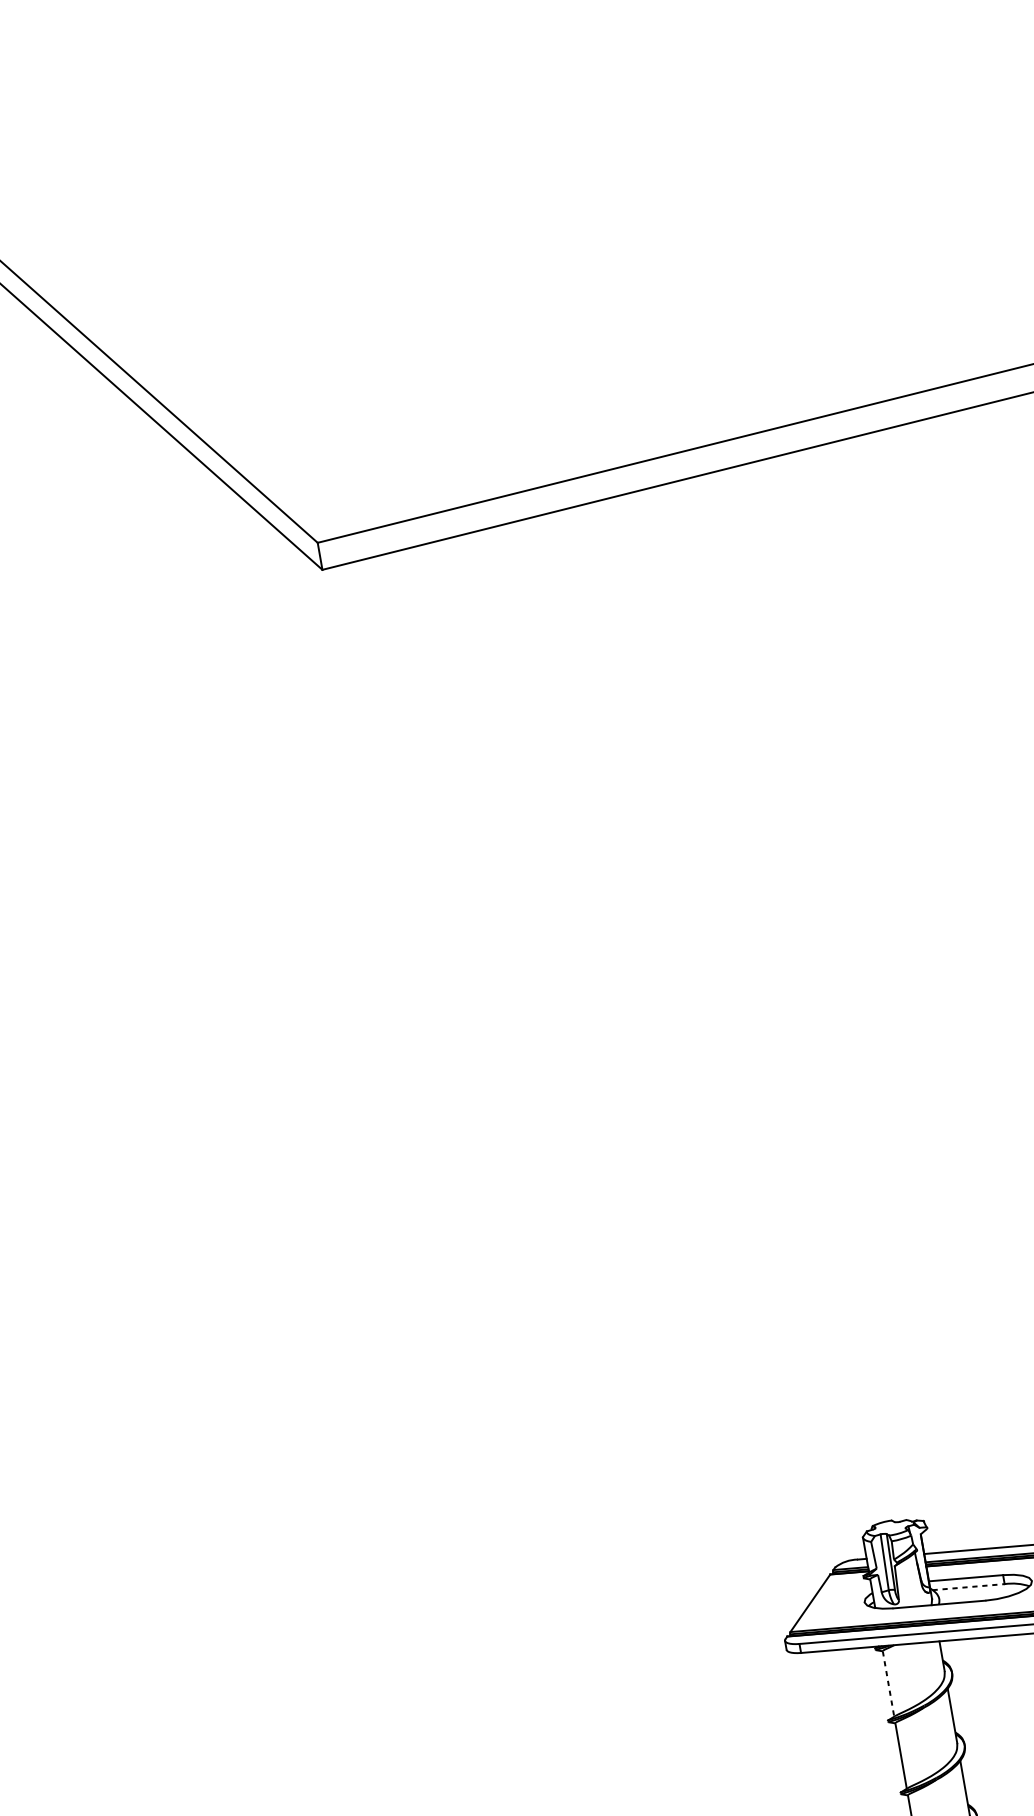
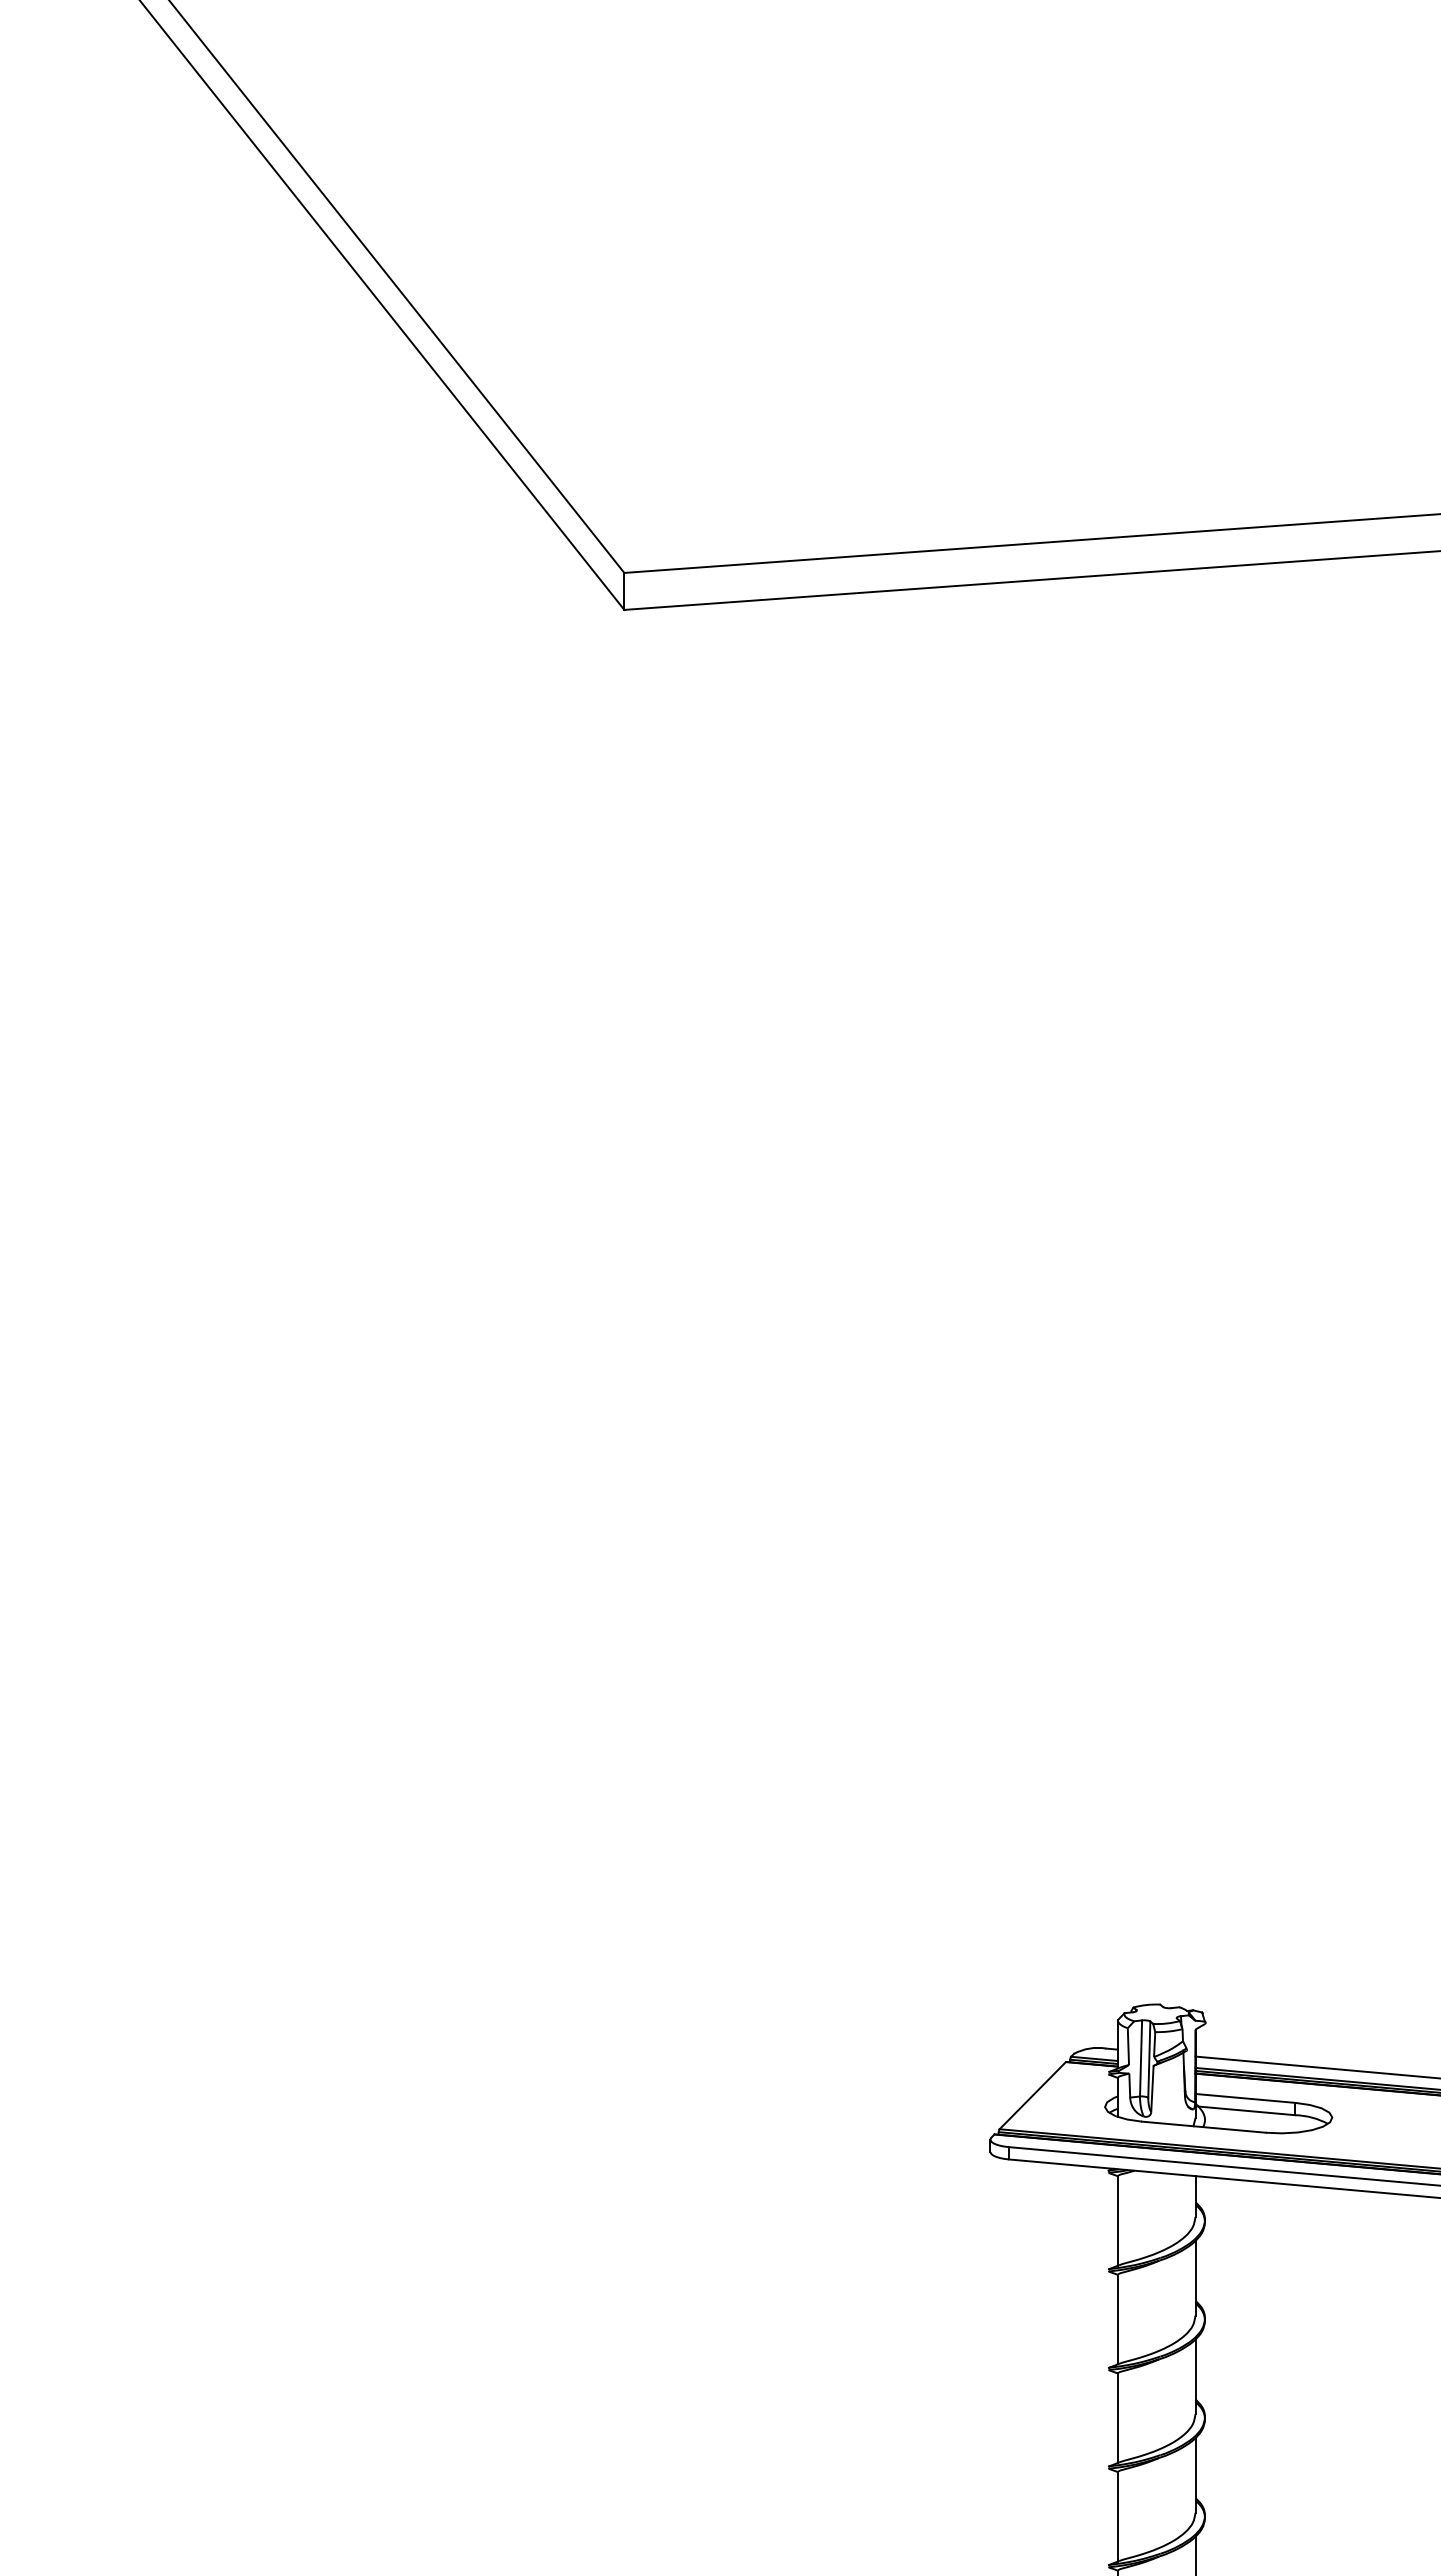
line: (968, 1586) -> (1246, 2110), dashed -> solid
line: (888, 1683) -> (1117, 2220), dashed -> solid

